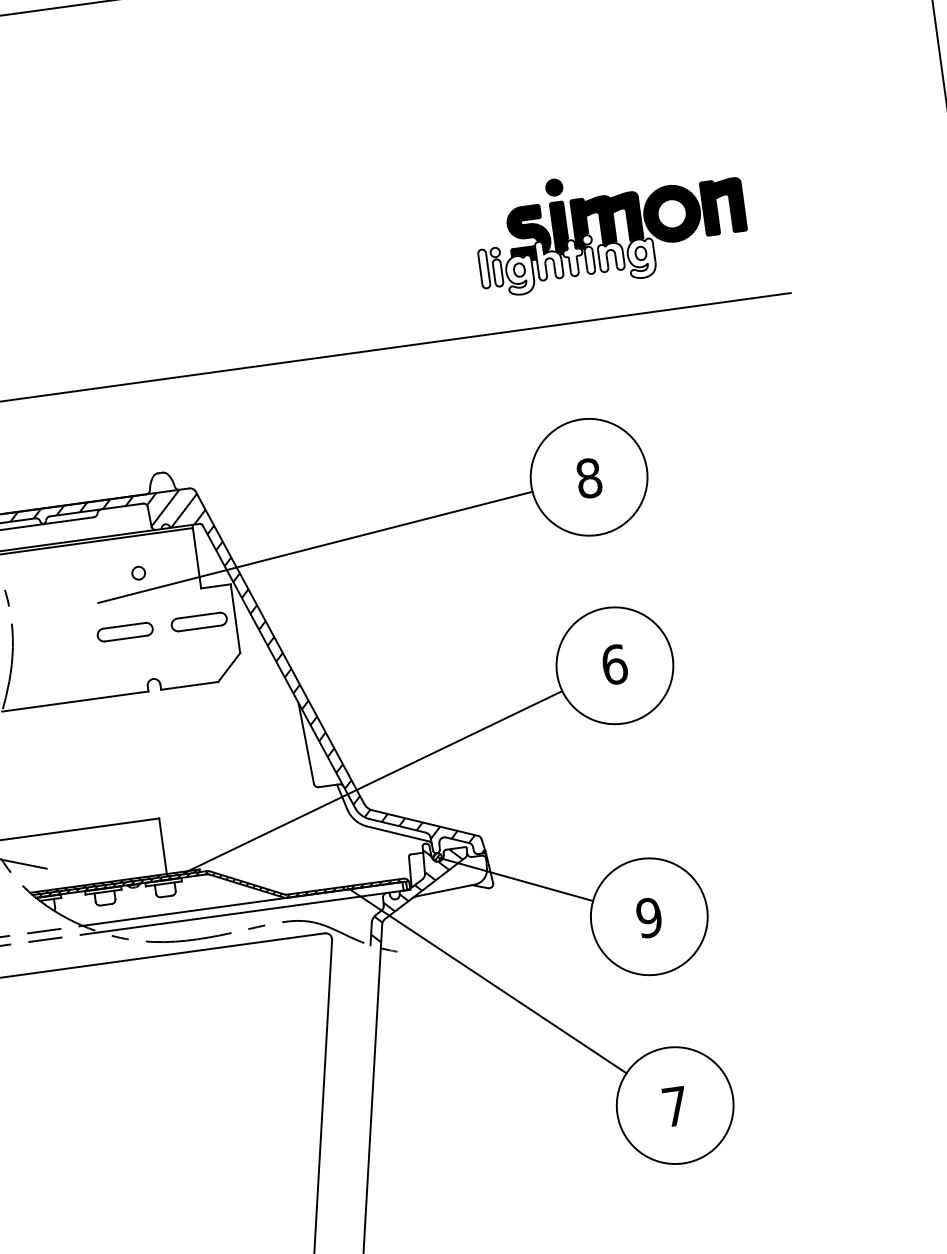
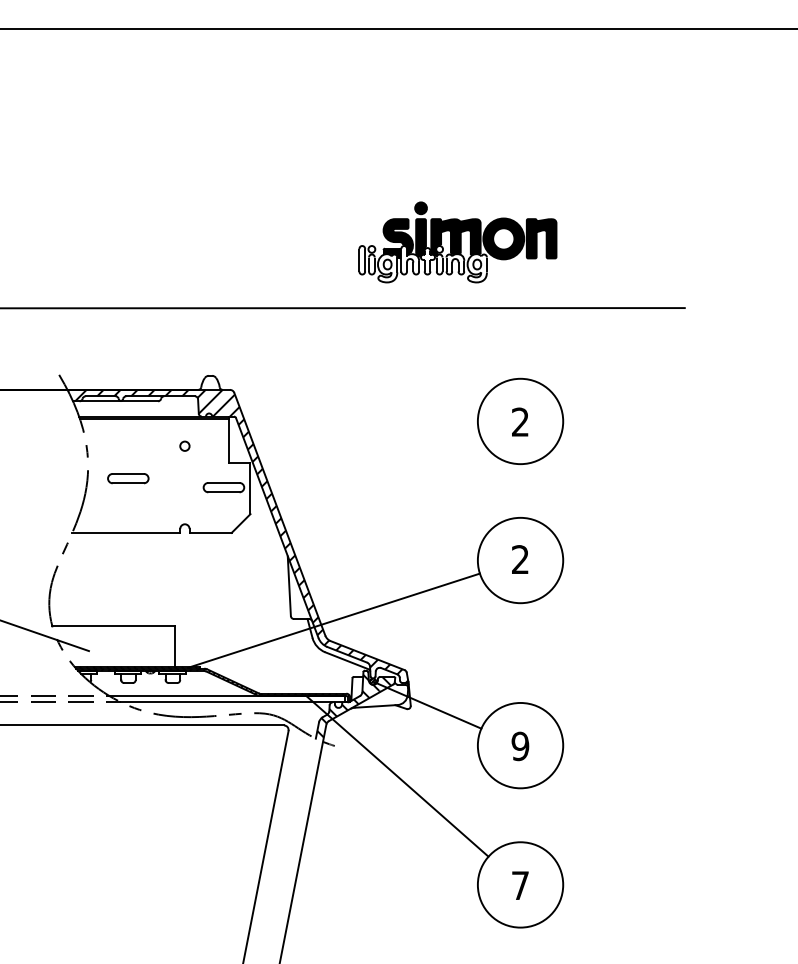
part: (610, 227) -> (457, 242), moved
text: (589, 477) -> (520, 421), 8 -> 2
line: (315, 546) -> (315, 444), removed
part: (125, 631) -> (128, 478), moved
text: (614, 664) -> (520, 559), 6 -> 2

